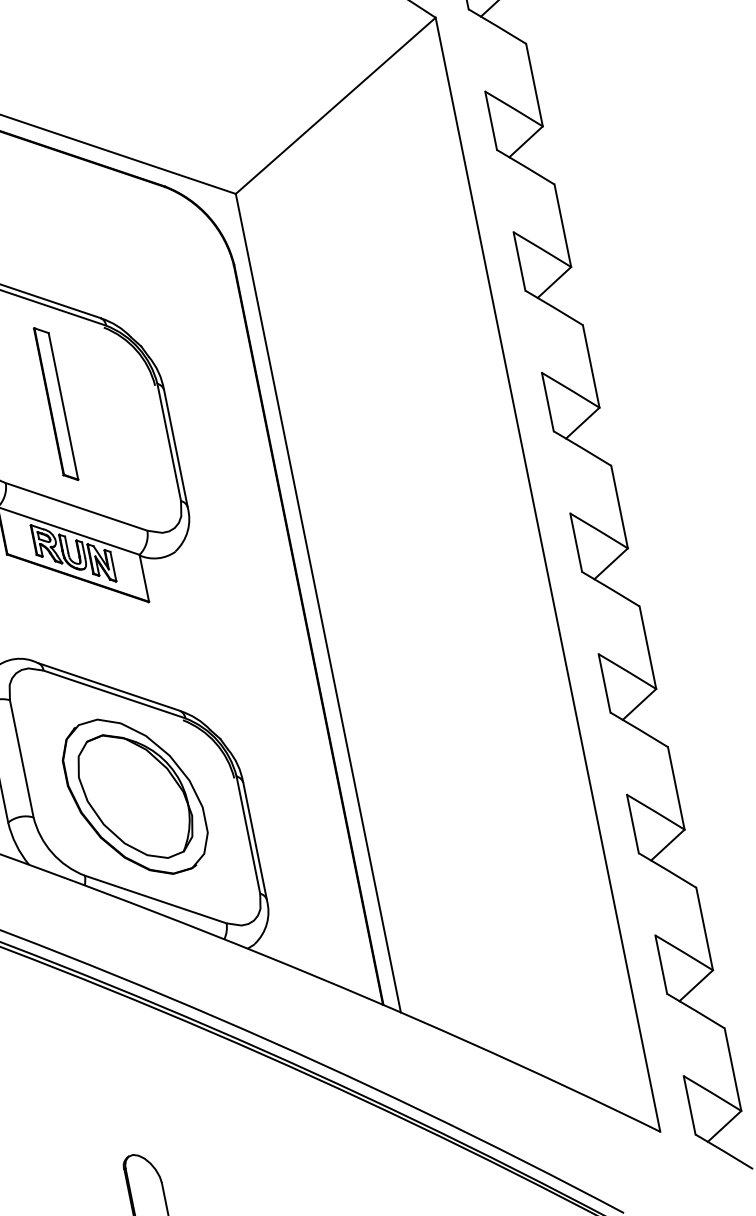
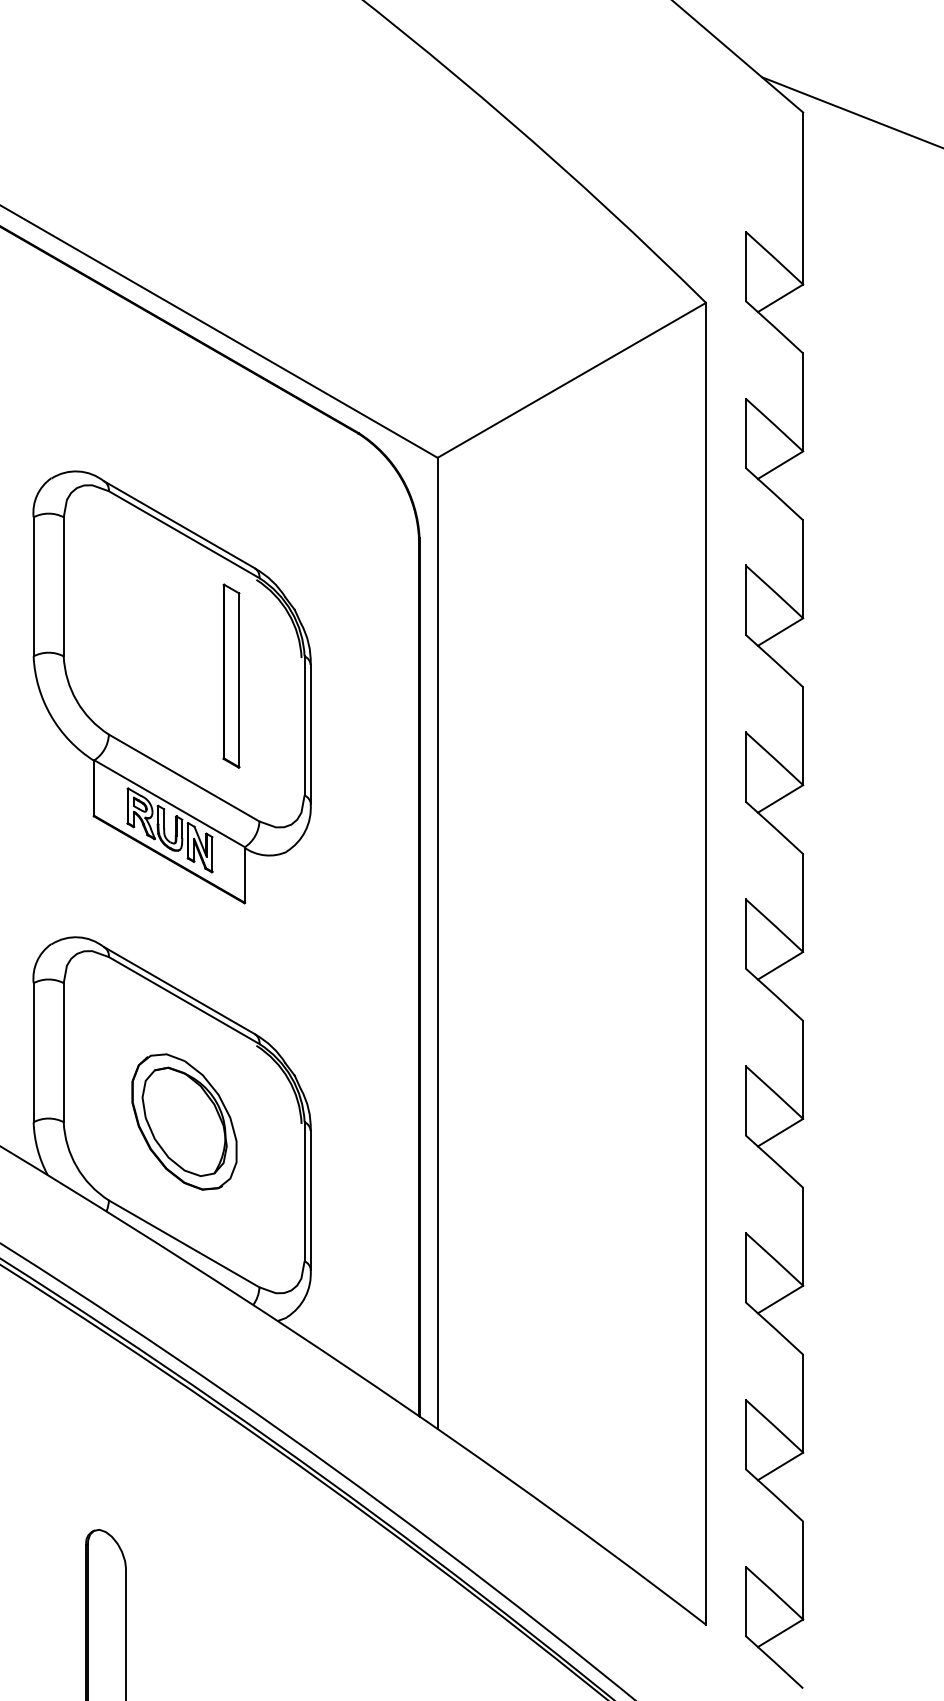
part: (56, 403) -> (231, 675), moved
part: (135, 796) -> (184, 1121), size x0.7

